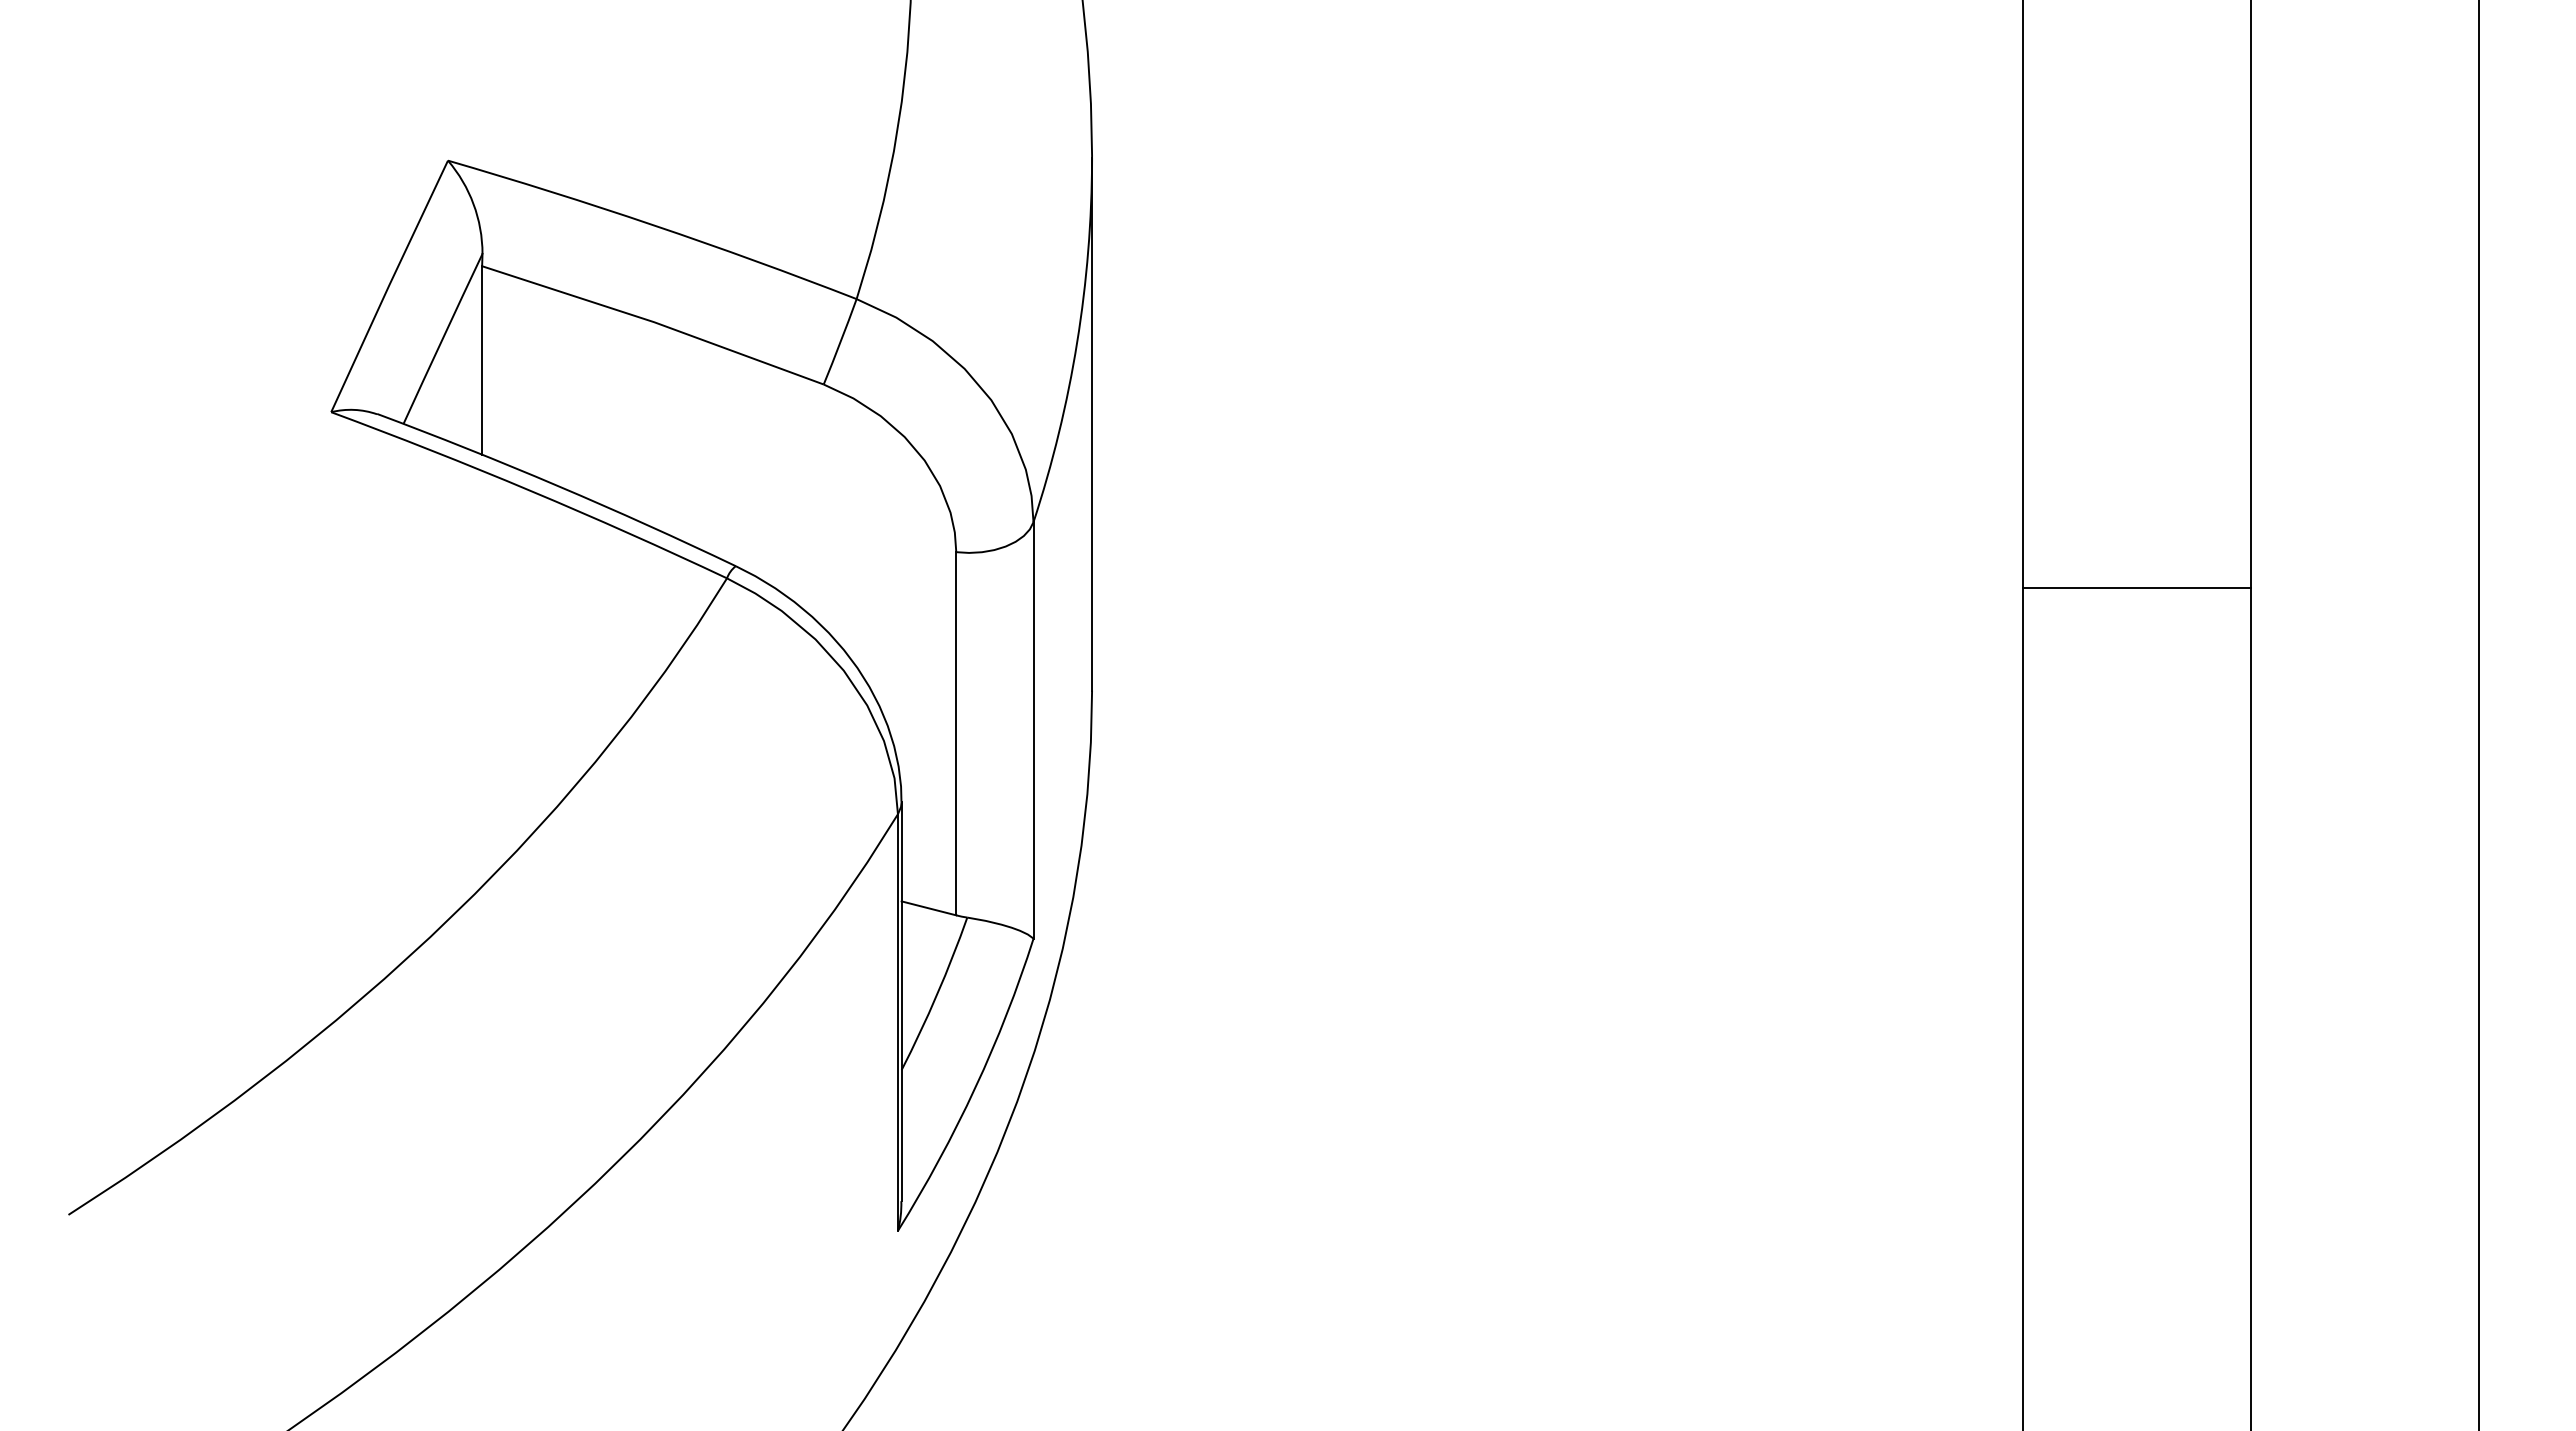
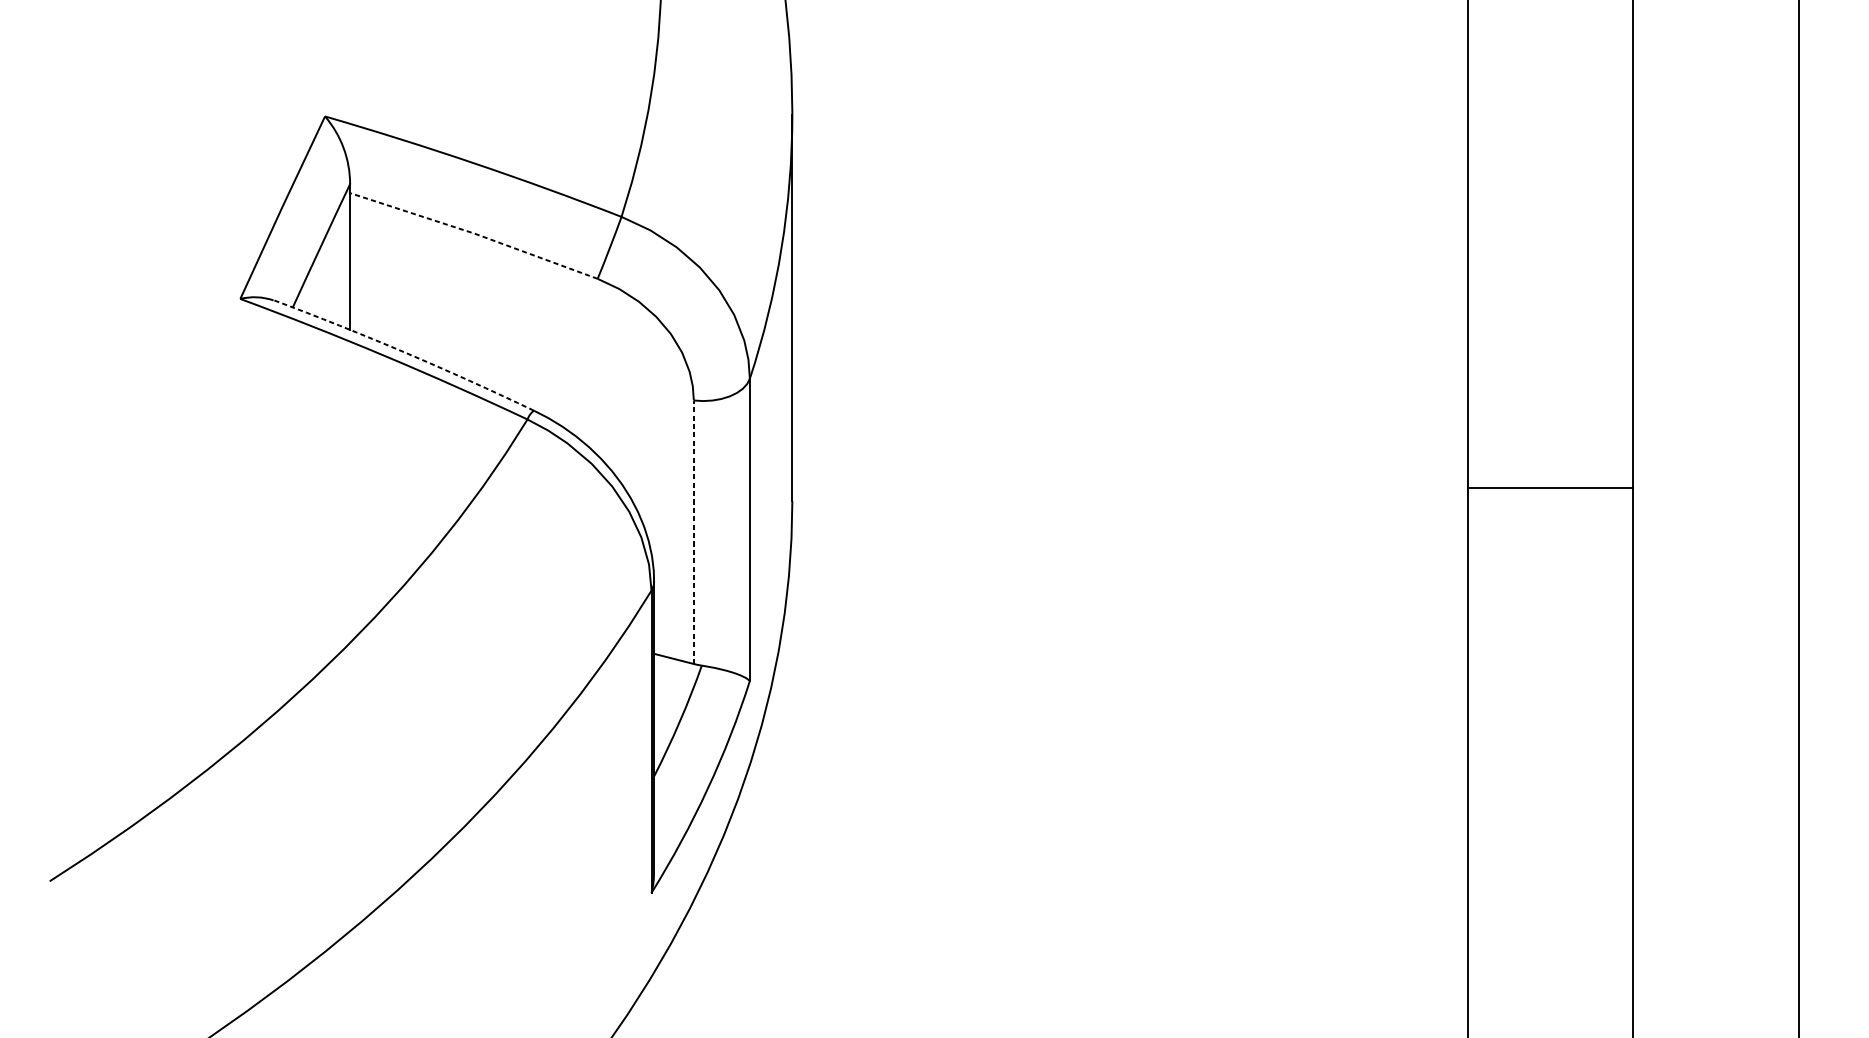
line: (654, 322) -> (474, 233), solid -> dashed
arc: (558, 486) -> (405, 352), solid -> dashed
line: (2136, 587) -> (1550, 487), moved
line: (956, 733) -> (693, 532), solid -> dashed

